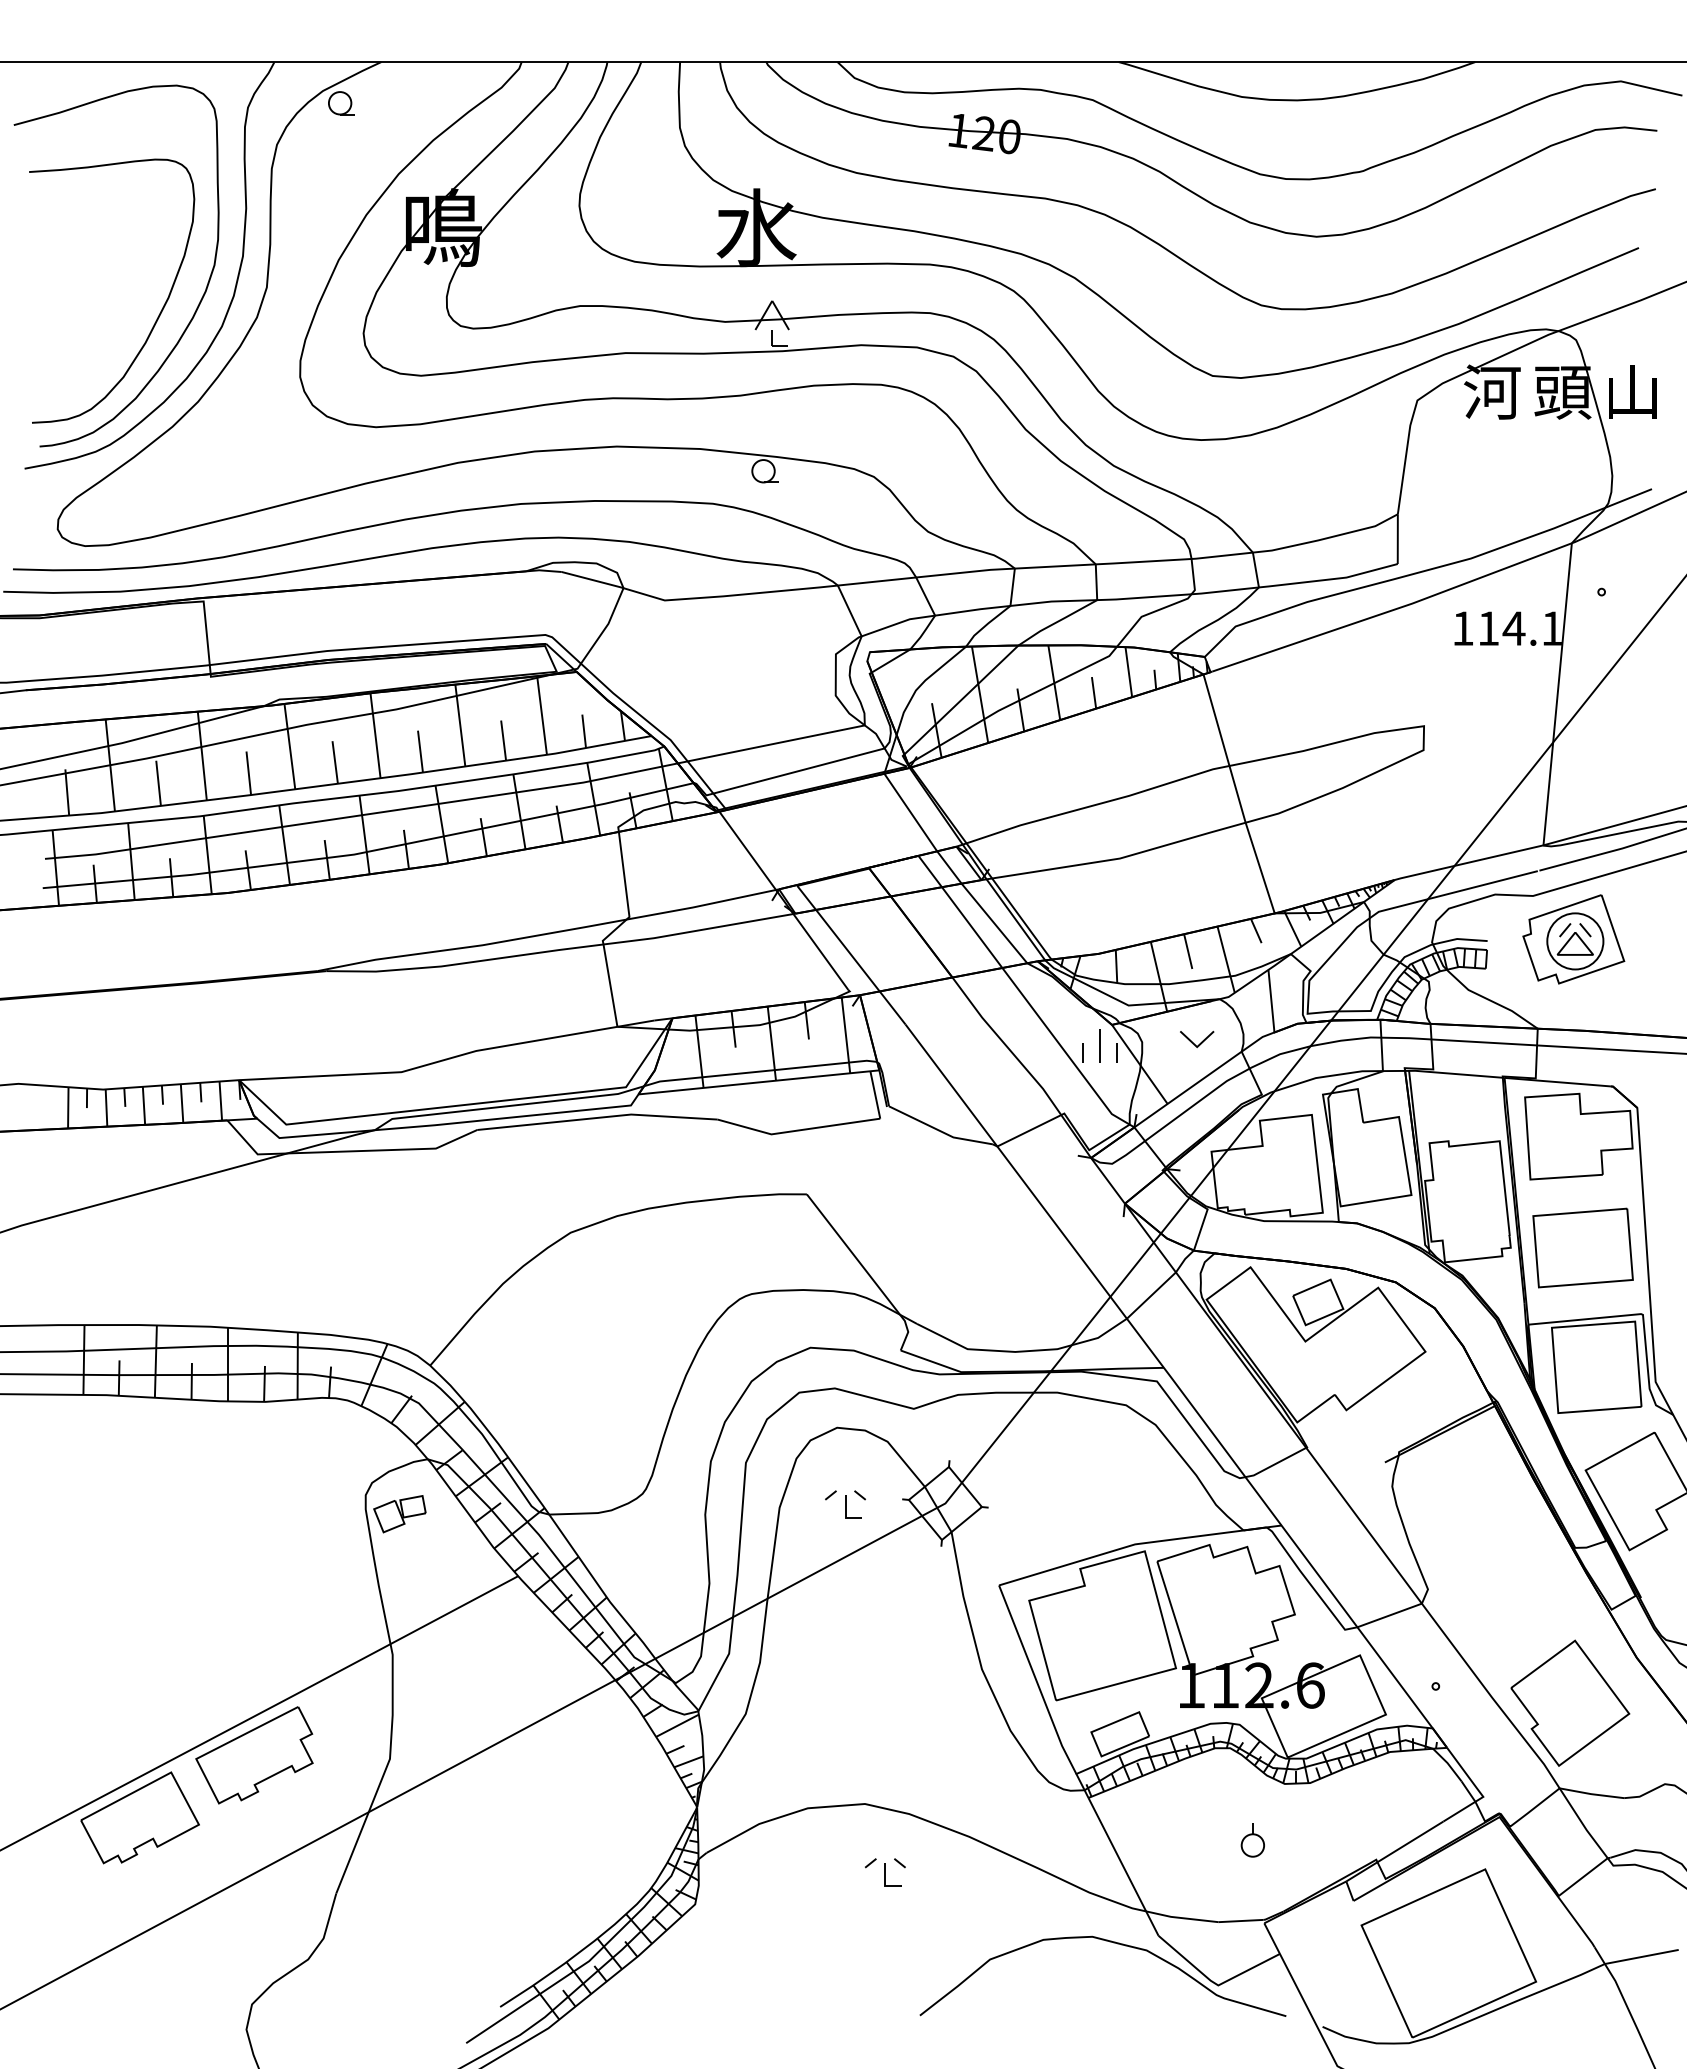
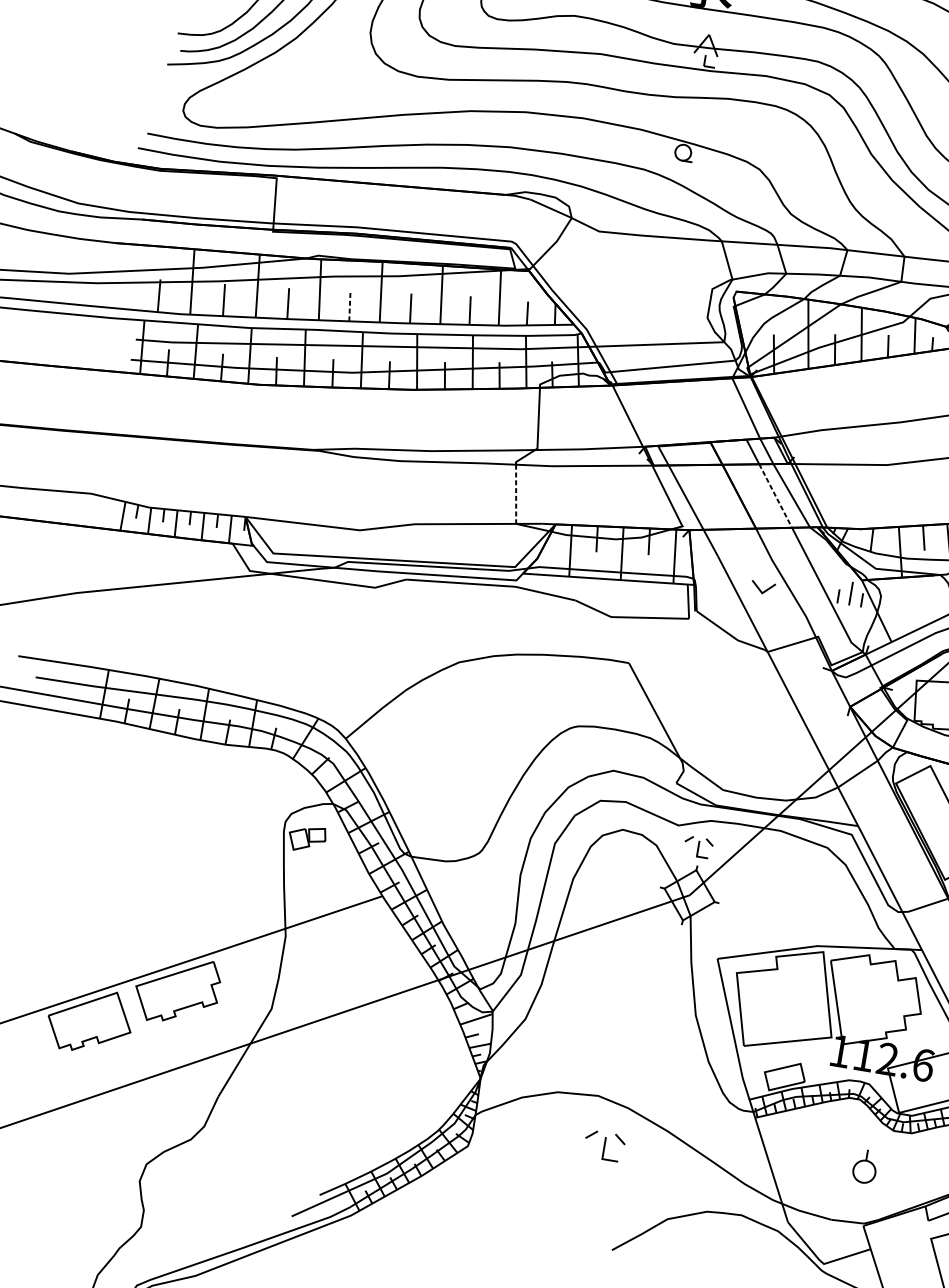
line: (335, 761) -> (350, 305), solid -> dashed
line: (972, 927) -> (775, 496), solid -> dashed
line: (610, 985) -> (516, 494), solid -> dashed
part: (1197, 1039) -> (763, 588), moved
part: (845, 1504) -> (698, 847), moved
part: (1252, 1840) -> (864, 1166), size x1.4
part: (885, 1872) -> (604, 1146), size x1.4

